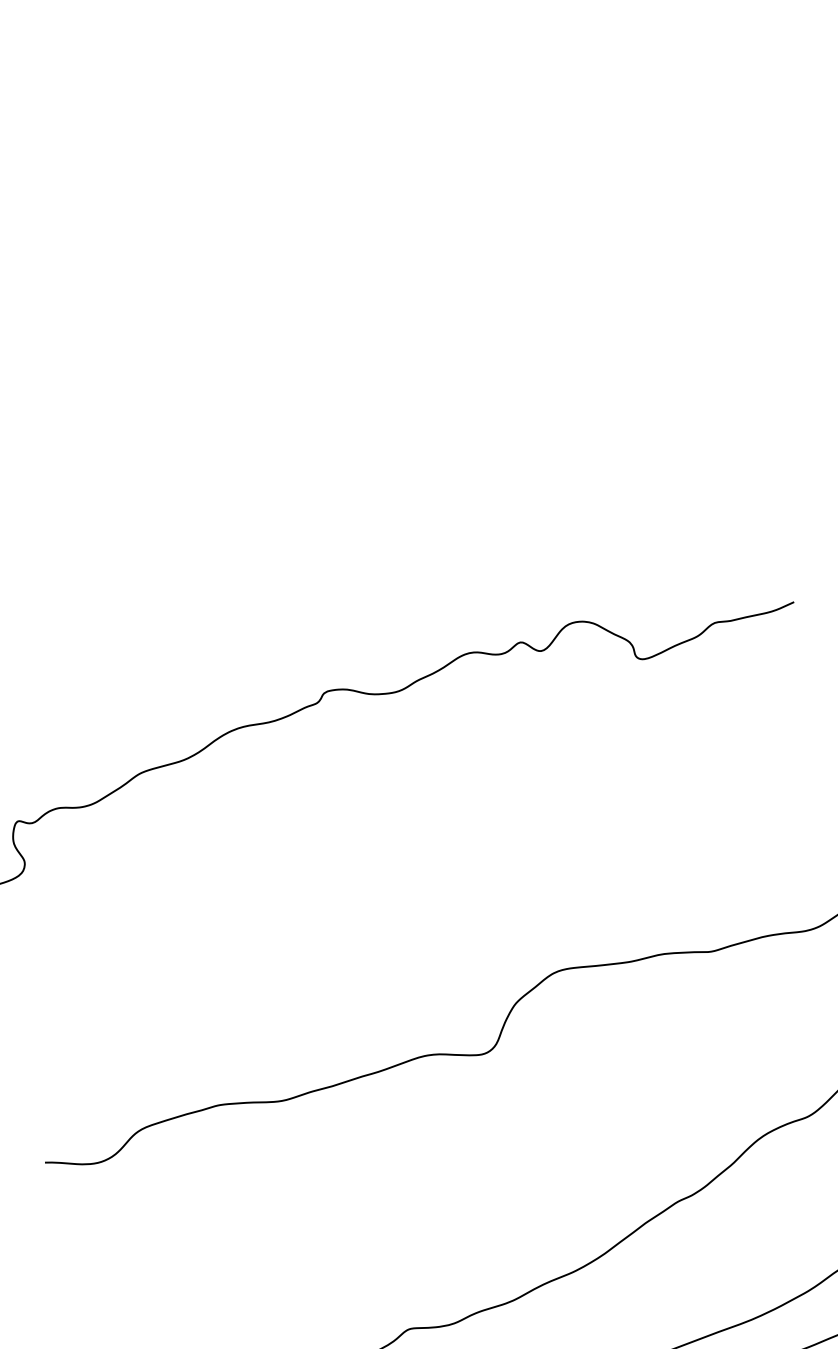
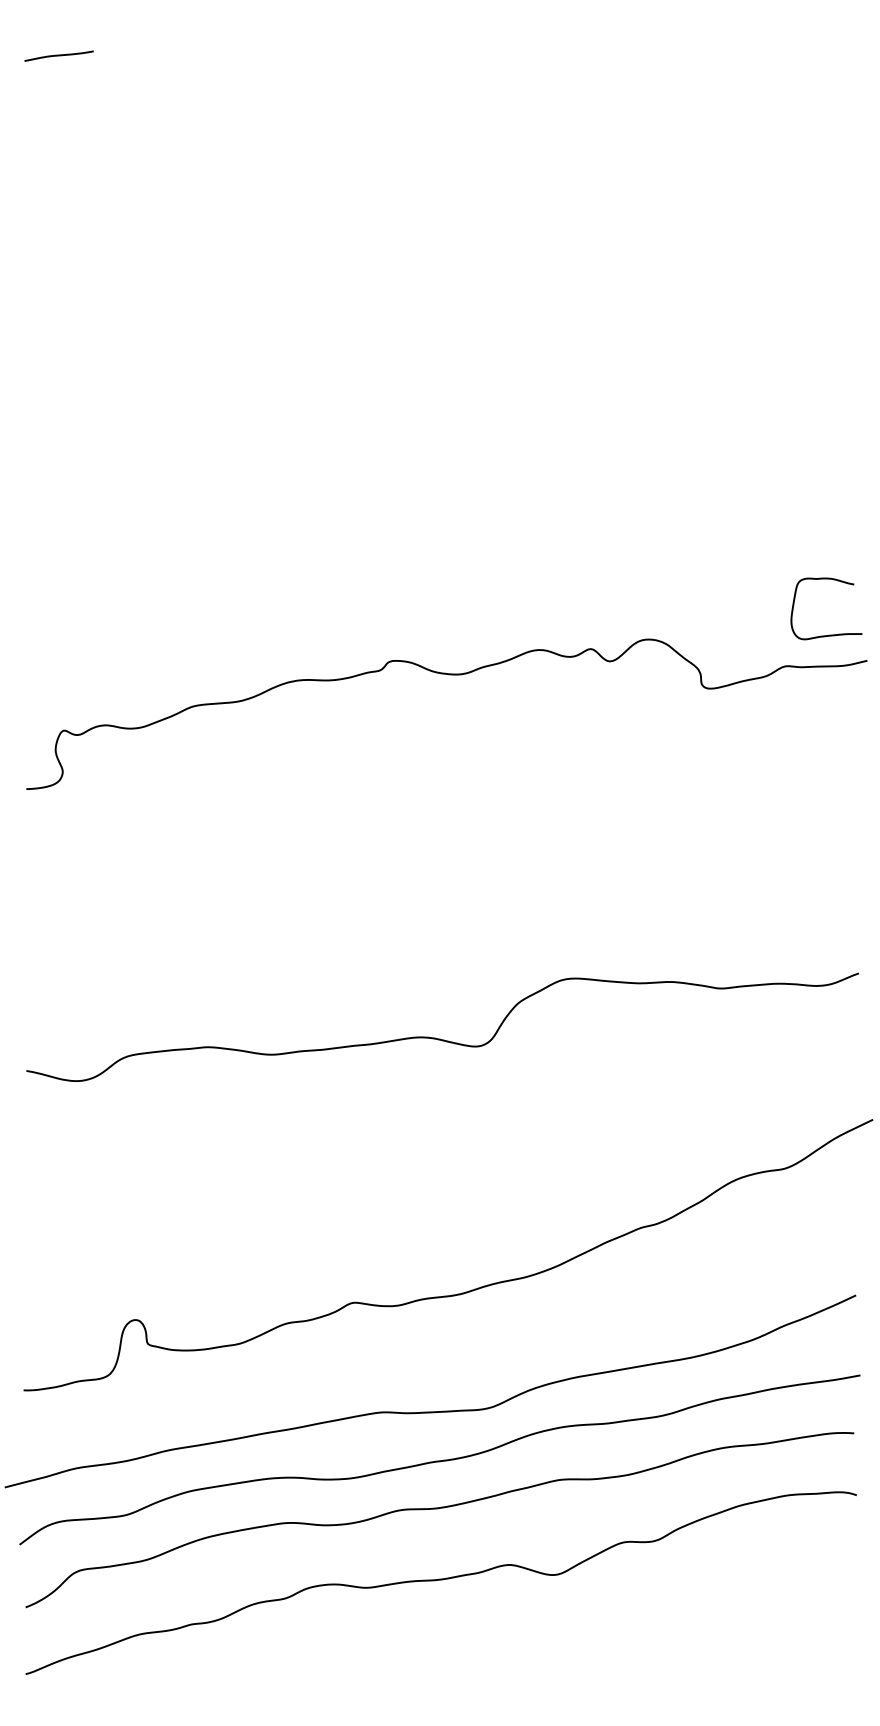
curve: (752, 583) -> (829, 634), added

